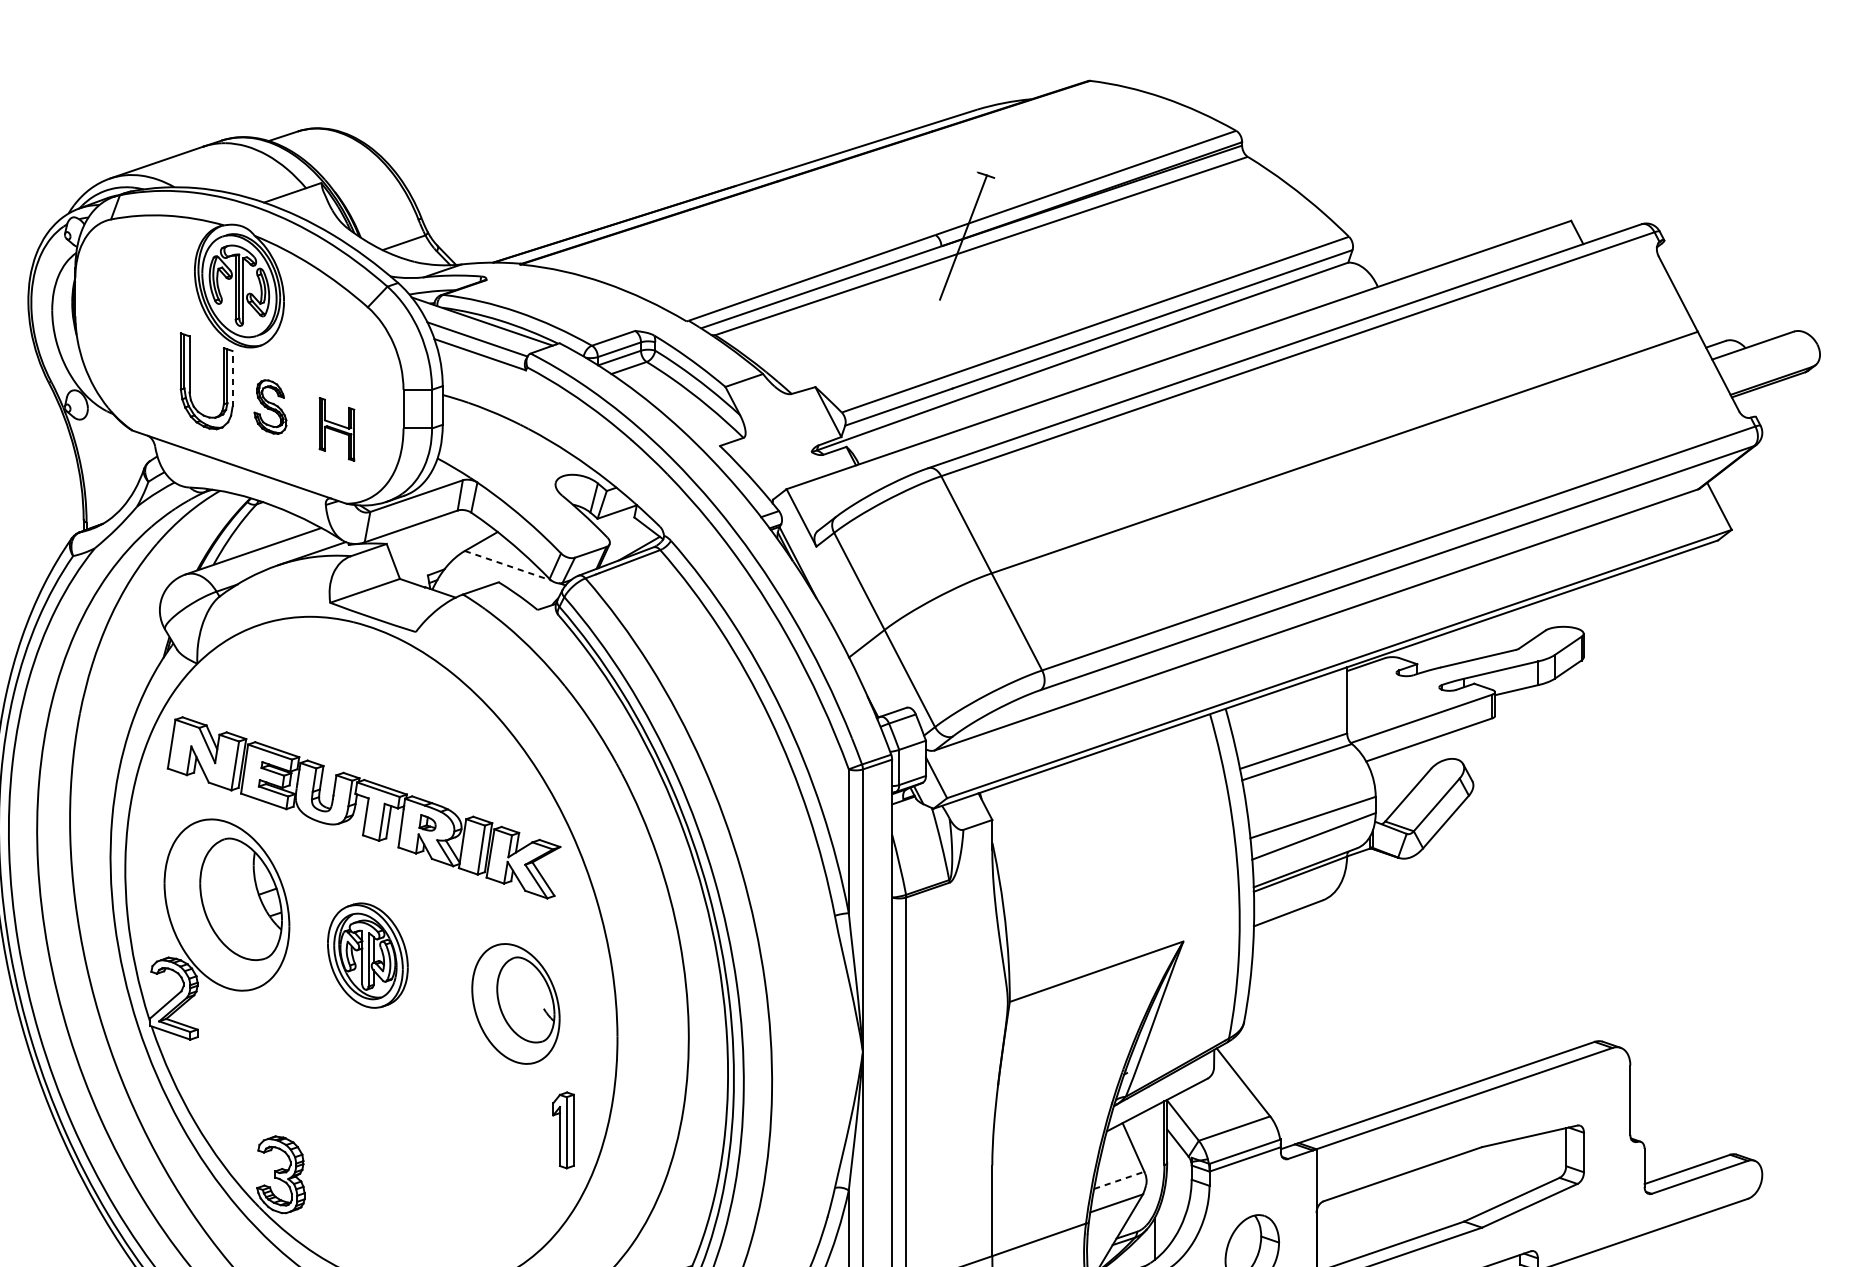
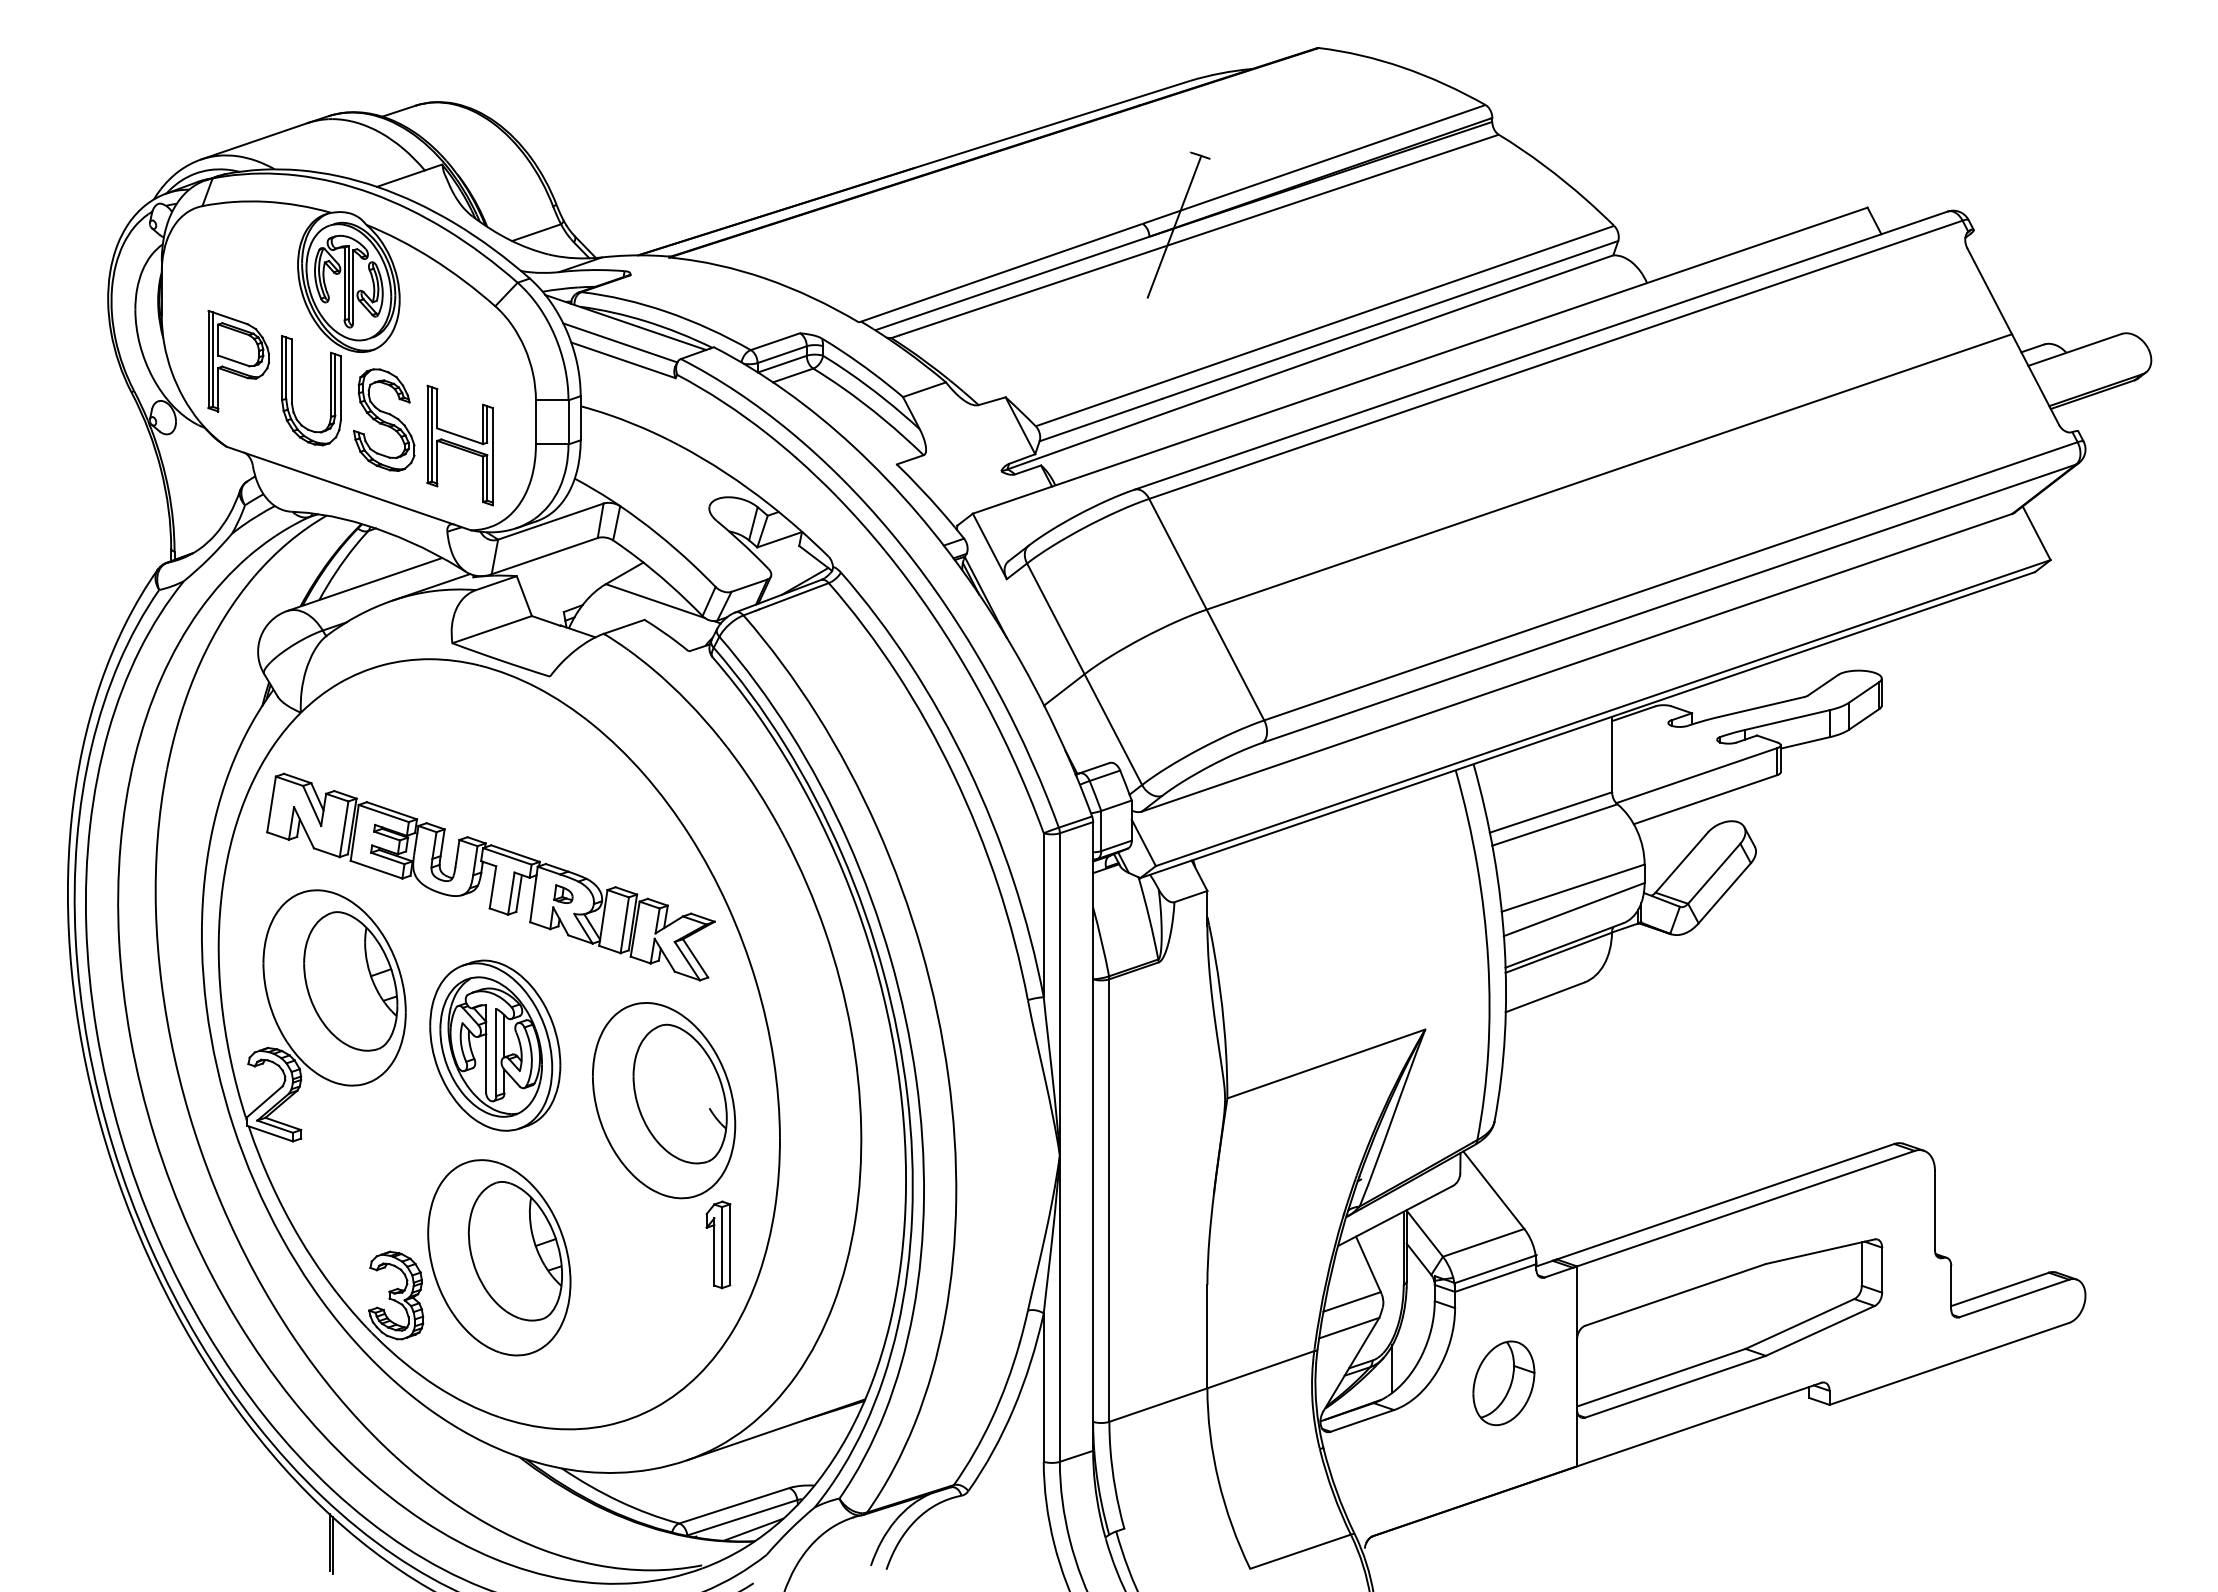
part: (142, 354) -> (238, 360), added
line: (232, 378) -> (340, 387), dashed -> solid
part: (270, 406) -> (384, 419), size x1.67
part: (336, 429) -> (459, 445), size x1.67
line: (508, 566) -> (655, 601), dashed -> solid
part: (368, 955) -> (495, 1045), size x1.43
part: (516, 1003) -> (664, 1100), size x1.43
part: (371, 1141) -> (499, 1257), added
line: (1119, 1180) -> (1352, 1301), dashed -> solid

